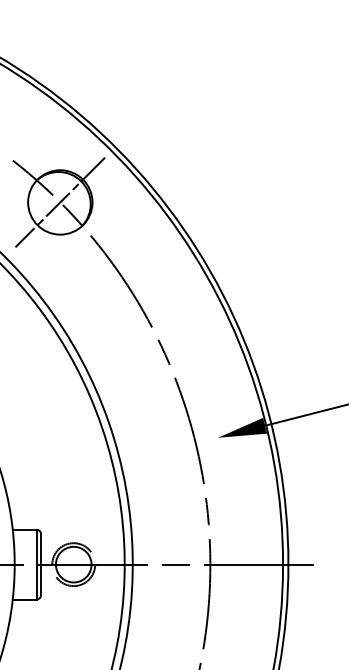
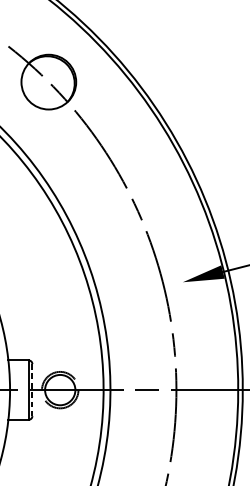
line: (60, 202) -> (49, 82), removed
line: (41, 564) -> (32, 389), solid -> dashed

